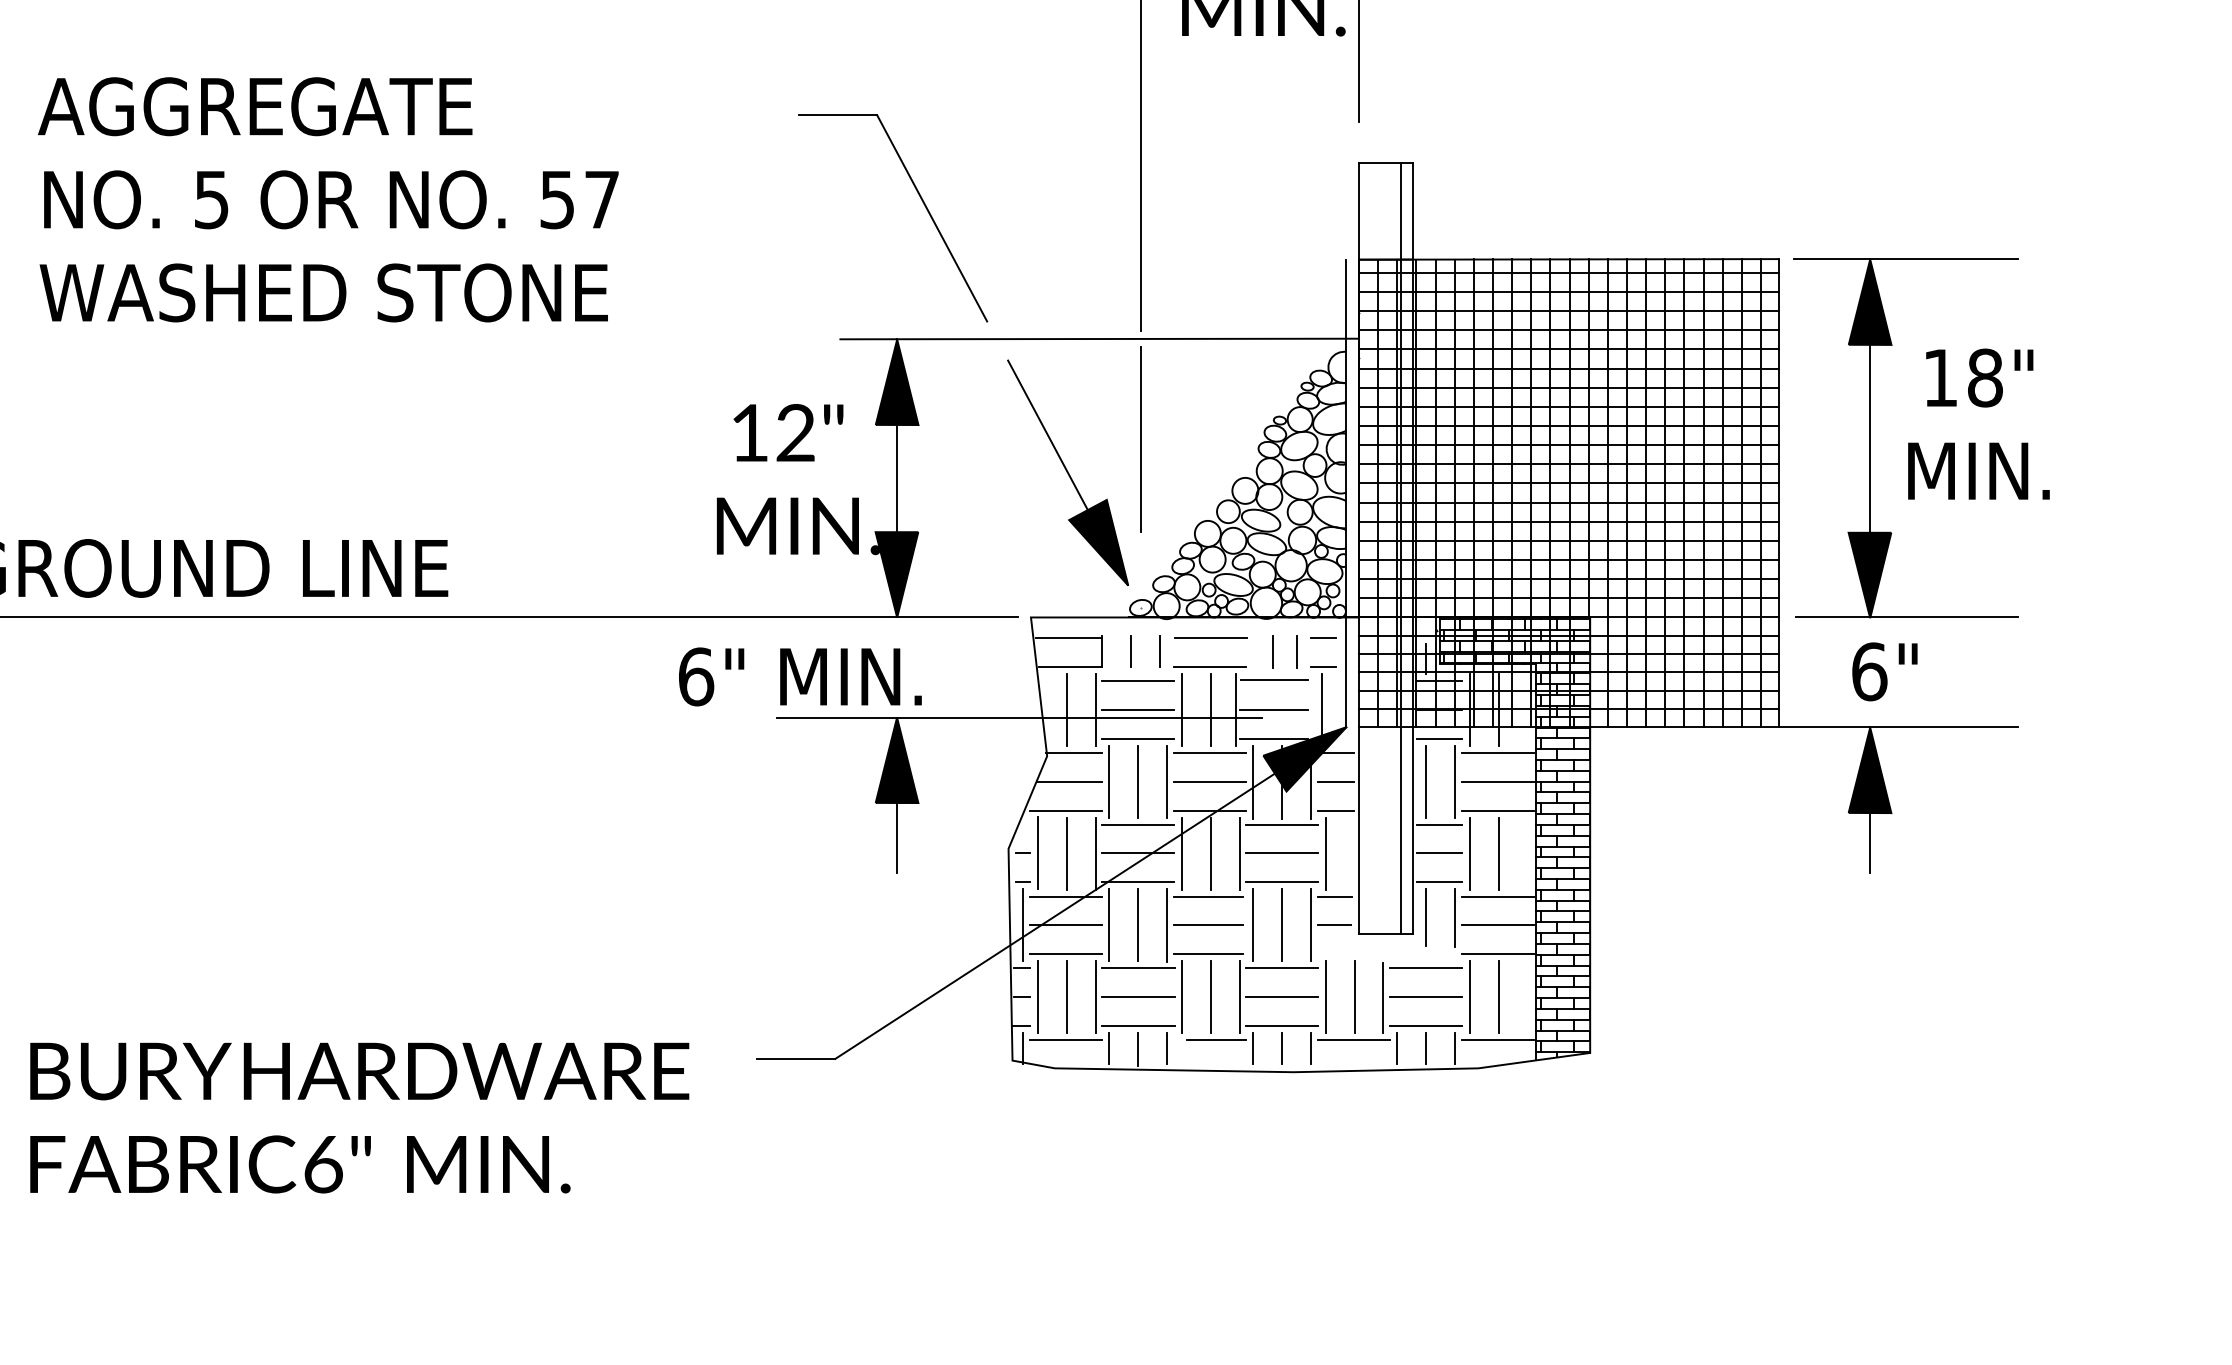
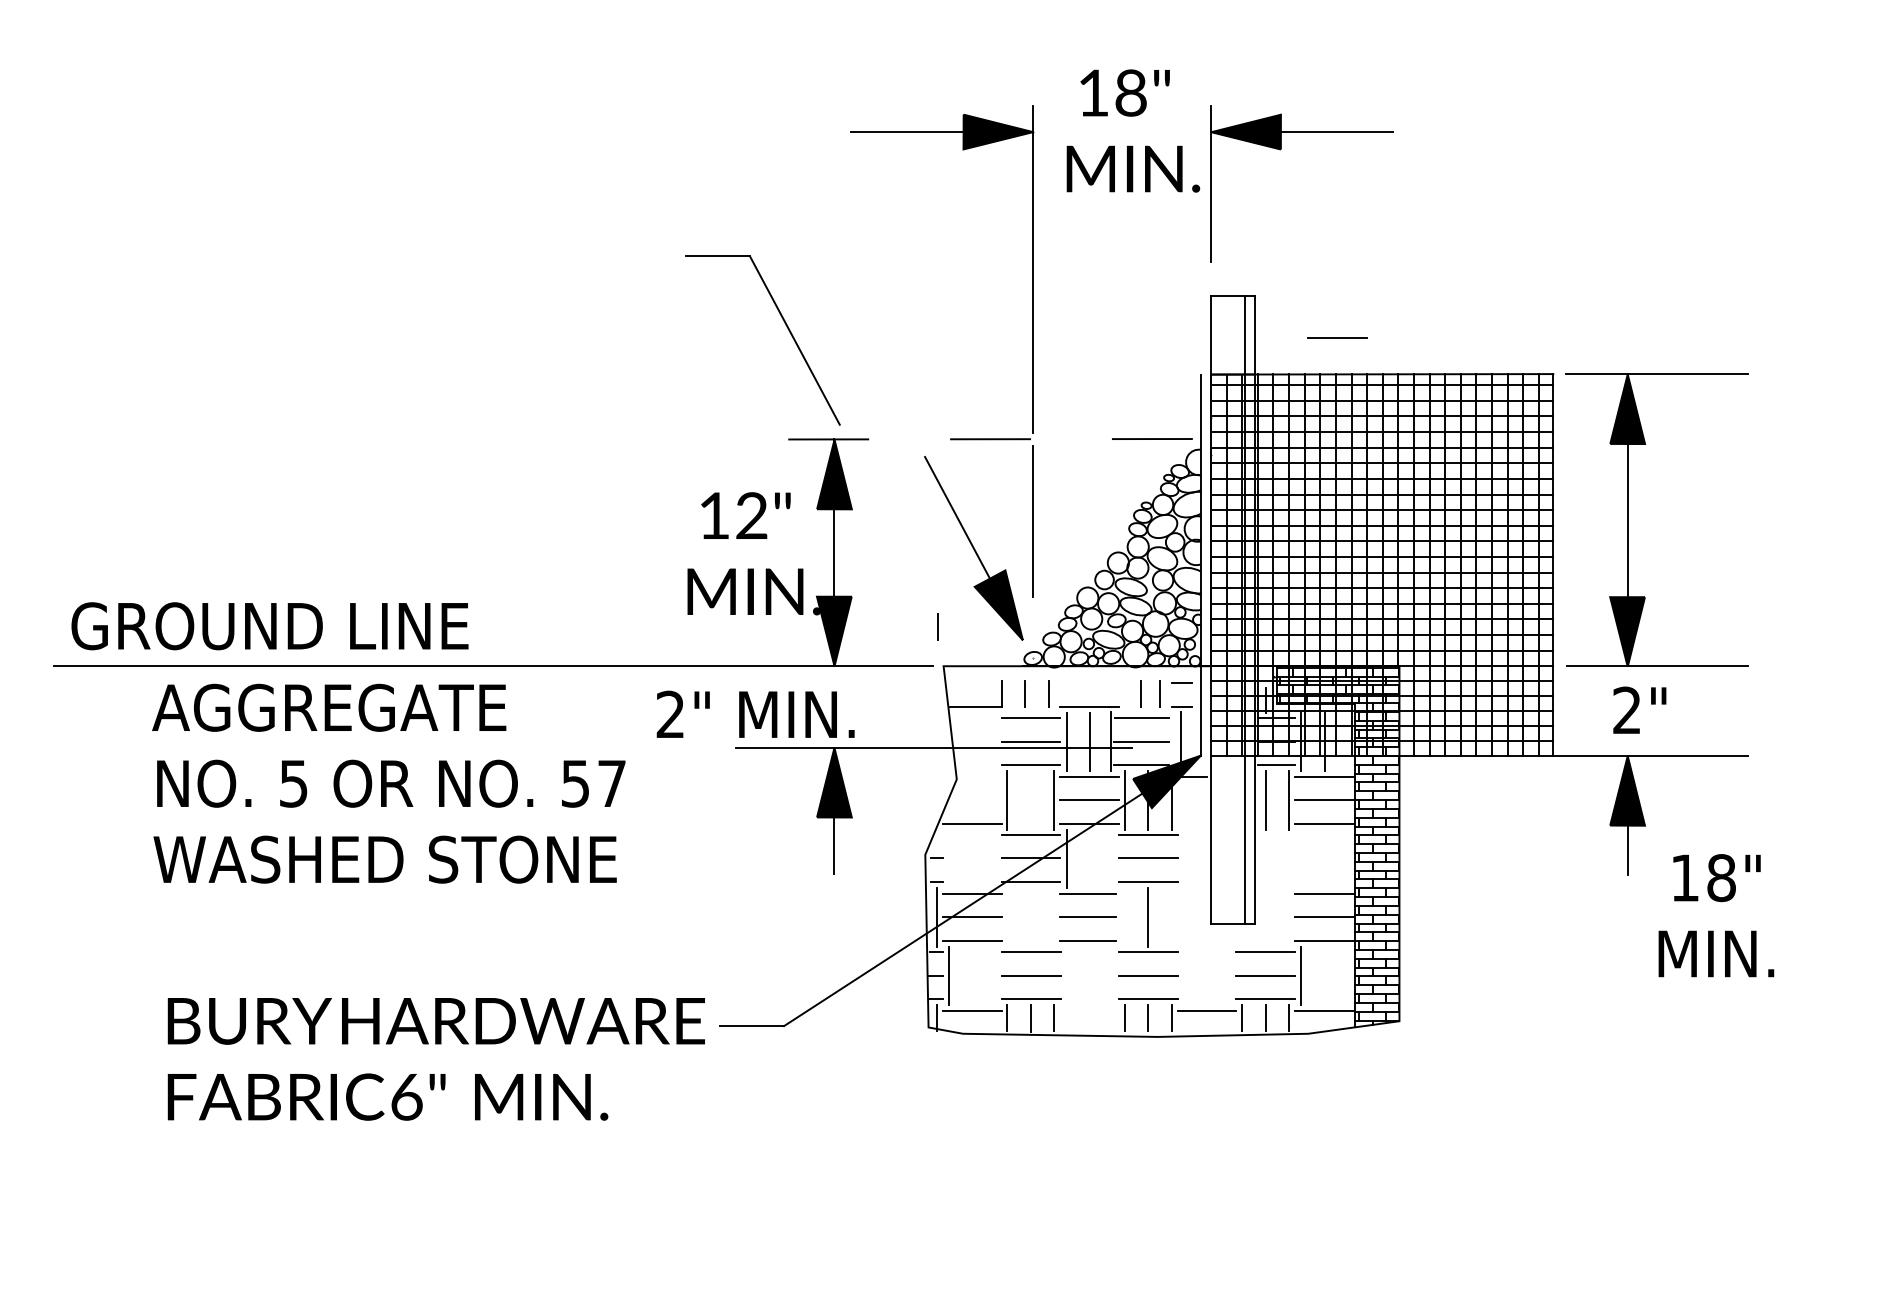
text: (327, 199) -> (388, 783), moved
part: (921, 201) -> (786, 327), moved
line: (1100, 339) -> (1000, 439), solid -> dashed
text: (1979, 423) -> (1716, 915), moved
line: (1023, 568) -> (937, 626), added
line: (1211, 637) -> (1337, 337), moved
line: (1068, 638) -> (974, 683), removed
text: (1869, 671) -> (1627, 710), 6" -> 2"
text: (695, 676) -> (670, 714), 6" -> 2"
line: (1066, 709) -> (972, 741), removed
line: (1095, 709) -> (996, 741), removed
line: (1073, 752) -> (978, 776), removed
line: (1138, 780) -> (1031, 799), removed
line: (1070, 782) -> (975, 800), removed
line: (1336, 782) -> (1192, 800), removed
line: (1336, 810) -> (1192, 823), removed
line: (1439, 825) -> (1276, 835), removed
line: (1038, 853) -> (949, 858), removed
line: (1066, 853) -> (972, 858), removed
line: (1095, 853) -> (996, 858), removed
line: (1211, 853) -> (1090, 858), removed
line: (1239, 853) -> (1113, 858), removed
line: (1325, 853) -> (1183, 858), removed
line: (1439, 853) -> (1276, 858), removed
line: (1470, 853) -> (1301, 858), removed
line: (1498, 853) -> (1324, 858), removed
line: (1439, 882) -> (1276, 882), removed
line: (1335, 896) -> (1191, 893), removed
line: (1425, 917) -> (1265, 910), removed
line: (1455, 917) -> (1289, 910), removed
line: (1109, 924) -> (1007, 916), removed
line: (1138, 924) -> (1031, 916), removed
line: (1167, 924) -> (1054, 916), removed
line: (1252, 924) -> (1124, 916), removed
line: (1310, 924) -> (1171, 916), removed
line: (1333, 925) -> (1190, 917), removed
line: (1066, 996) -> (972, 975), removed
line: (1095, 996) -> (996, 975), removed
line: (1181, 996) -> (1066, 975), removed
line: (1211, 996) -> (1090, 975), removed
line: (1239, 996) -> (1113, 975), removed
line: (1325, 996) -> (1183, 975), removed
line: (1354, 996) -> (1207, 975), removed
line: (1498, 996) -> (1324, 975), removed
line: (1382, 998) -> (1230, 976), removed
line: (1216, 1039) -> (1094, 1010), removed
text: (358, 1118) -> (435, 1059), moved

